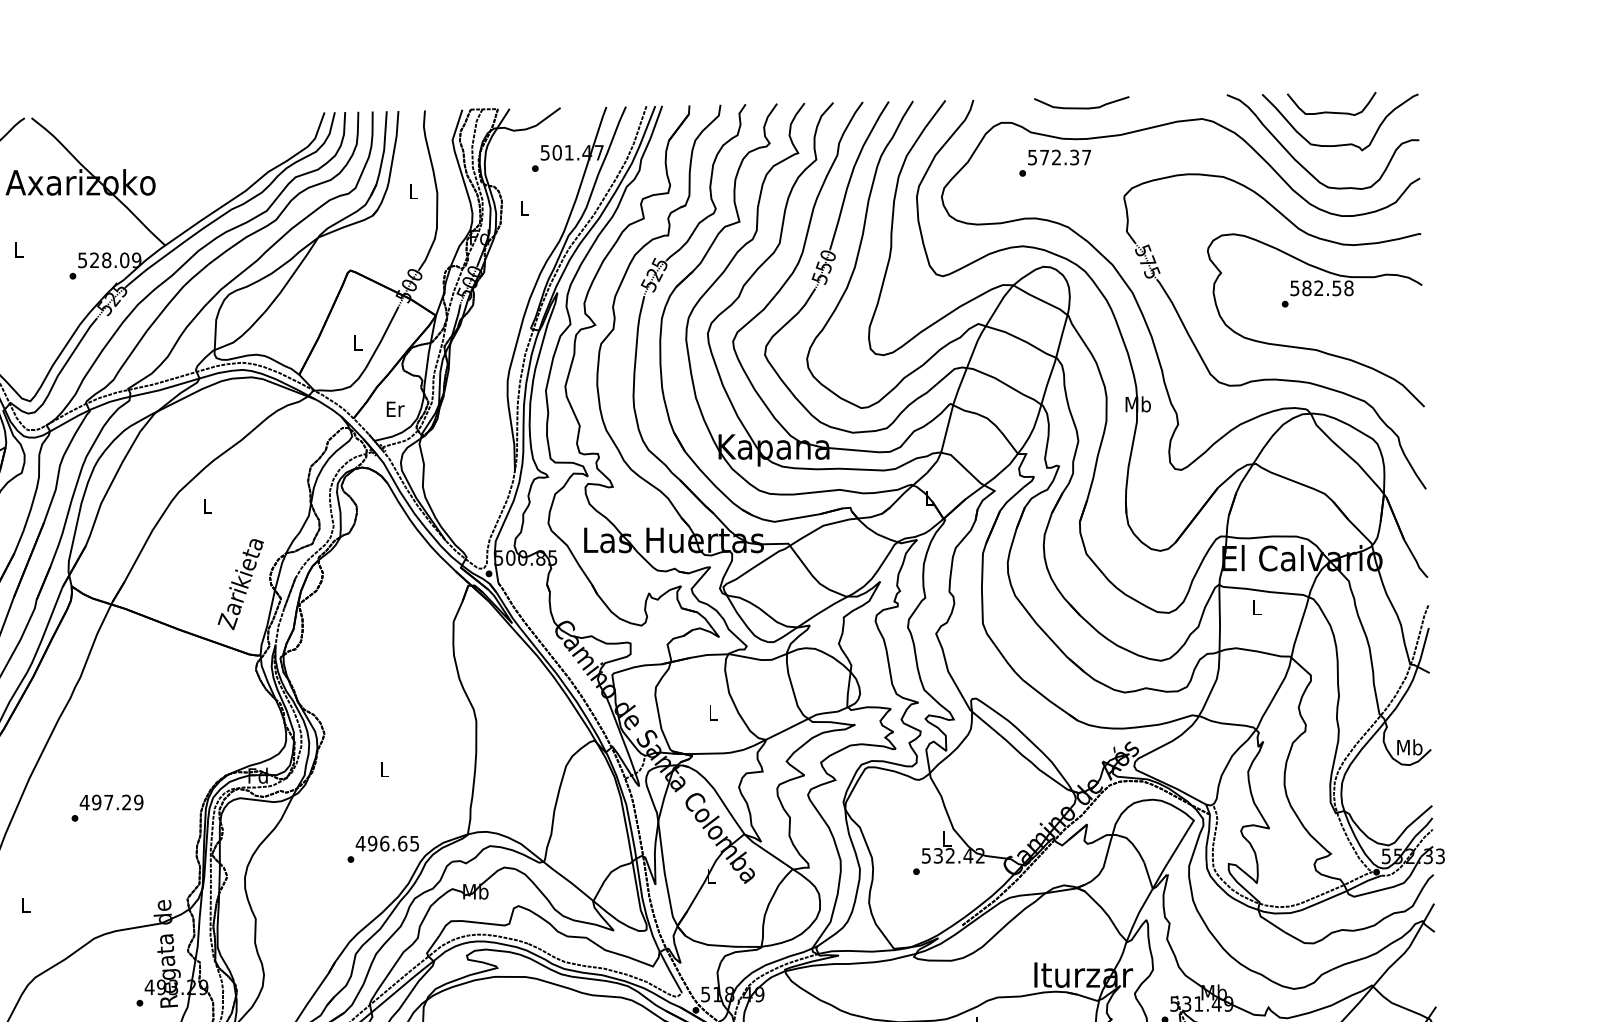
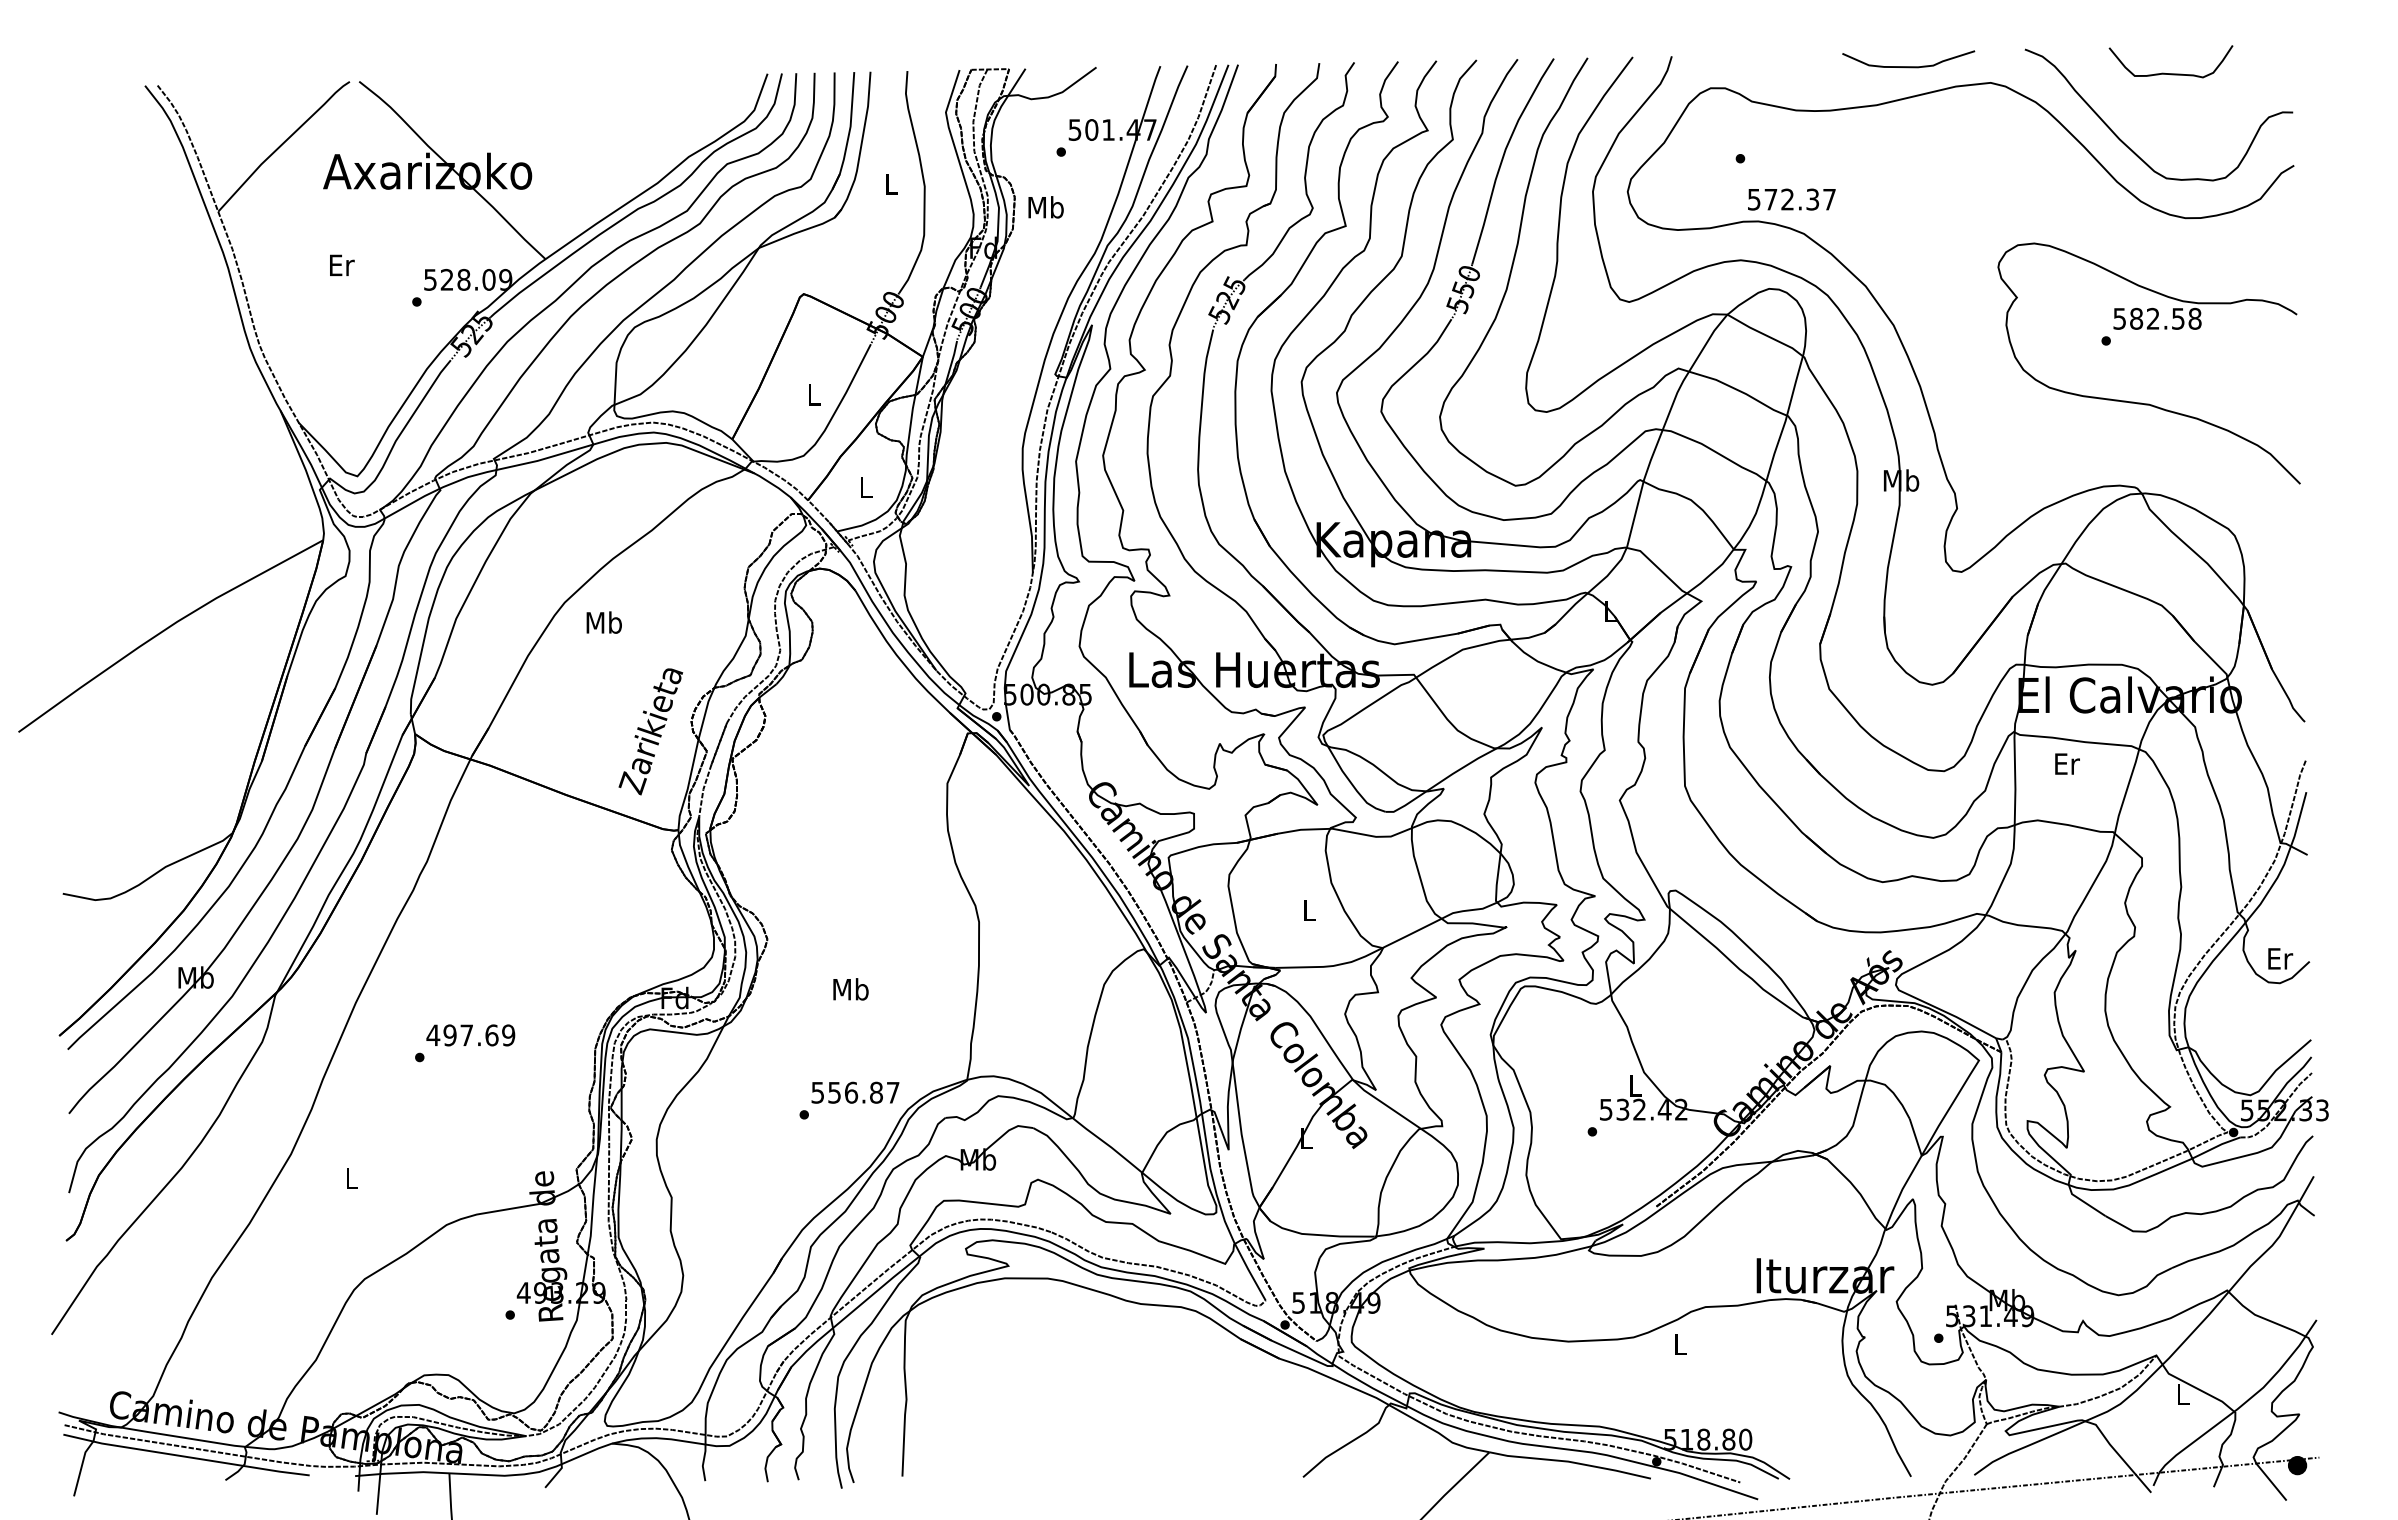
curve: (1081, 107) -> (1908, 66), moved
curve: (1339, 144) -> (2182, 118), removed
text: (1059, 157) -> (1791, 199), moved
text: (524, 208) -> (1045, 207), L -> Mb
text: (19, 250) -> (342, 265), L -> Er
part: (1275, 379) -> (2092, 445), removed
text: (395, 409) -> (866, 487), Er -> L
text: (206, 506) -> (603, 622), L -> Mb
text: (1257, 607) -> (2067, 763), L -> Er
text: (1409, 747) -> (2279, 958), Mb -> Er
text: (384, 769) -> (850, 989), L -> Mb
text: (126, 802) -> (491, 1035), 497.29 -> 497.69
text: (386, 843) -> (854, 1092), 496.65 -> 556.87

